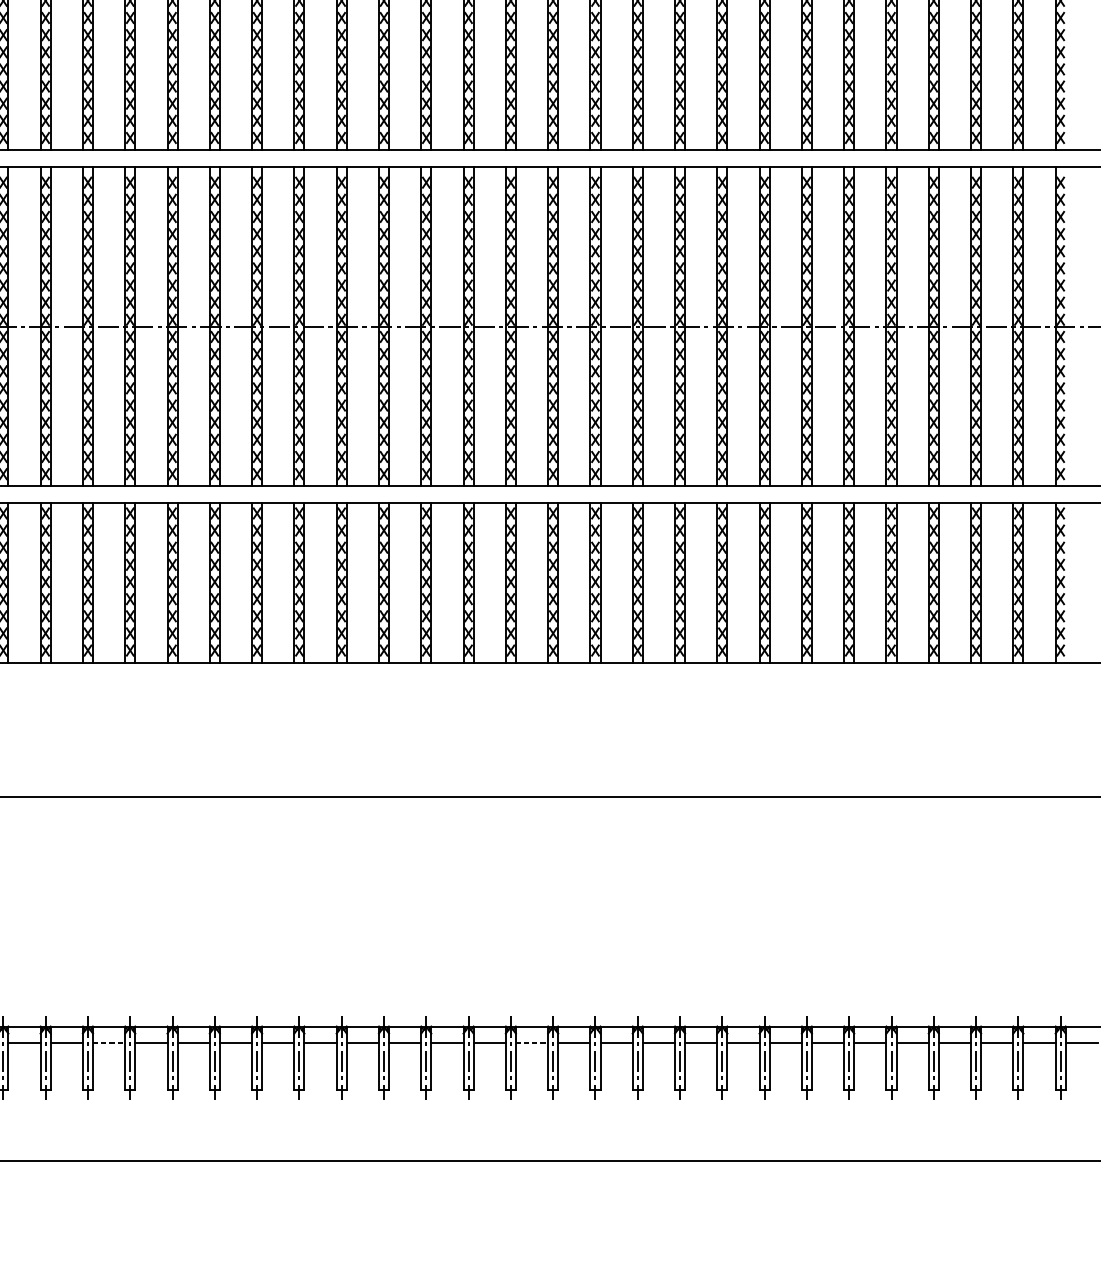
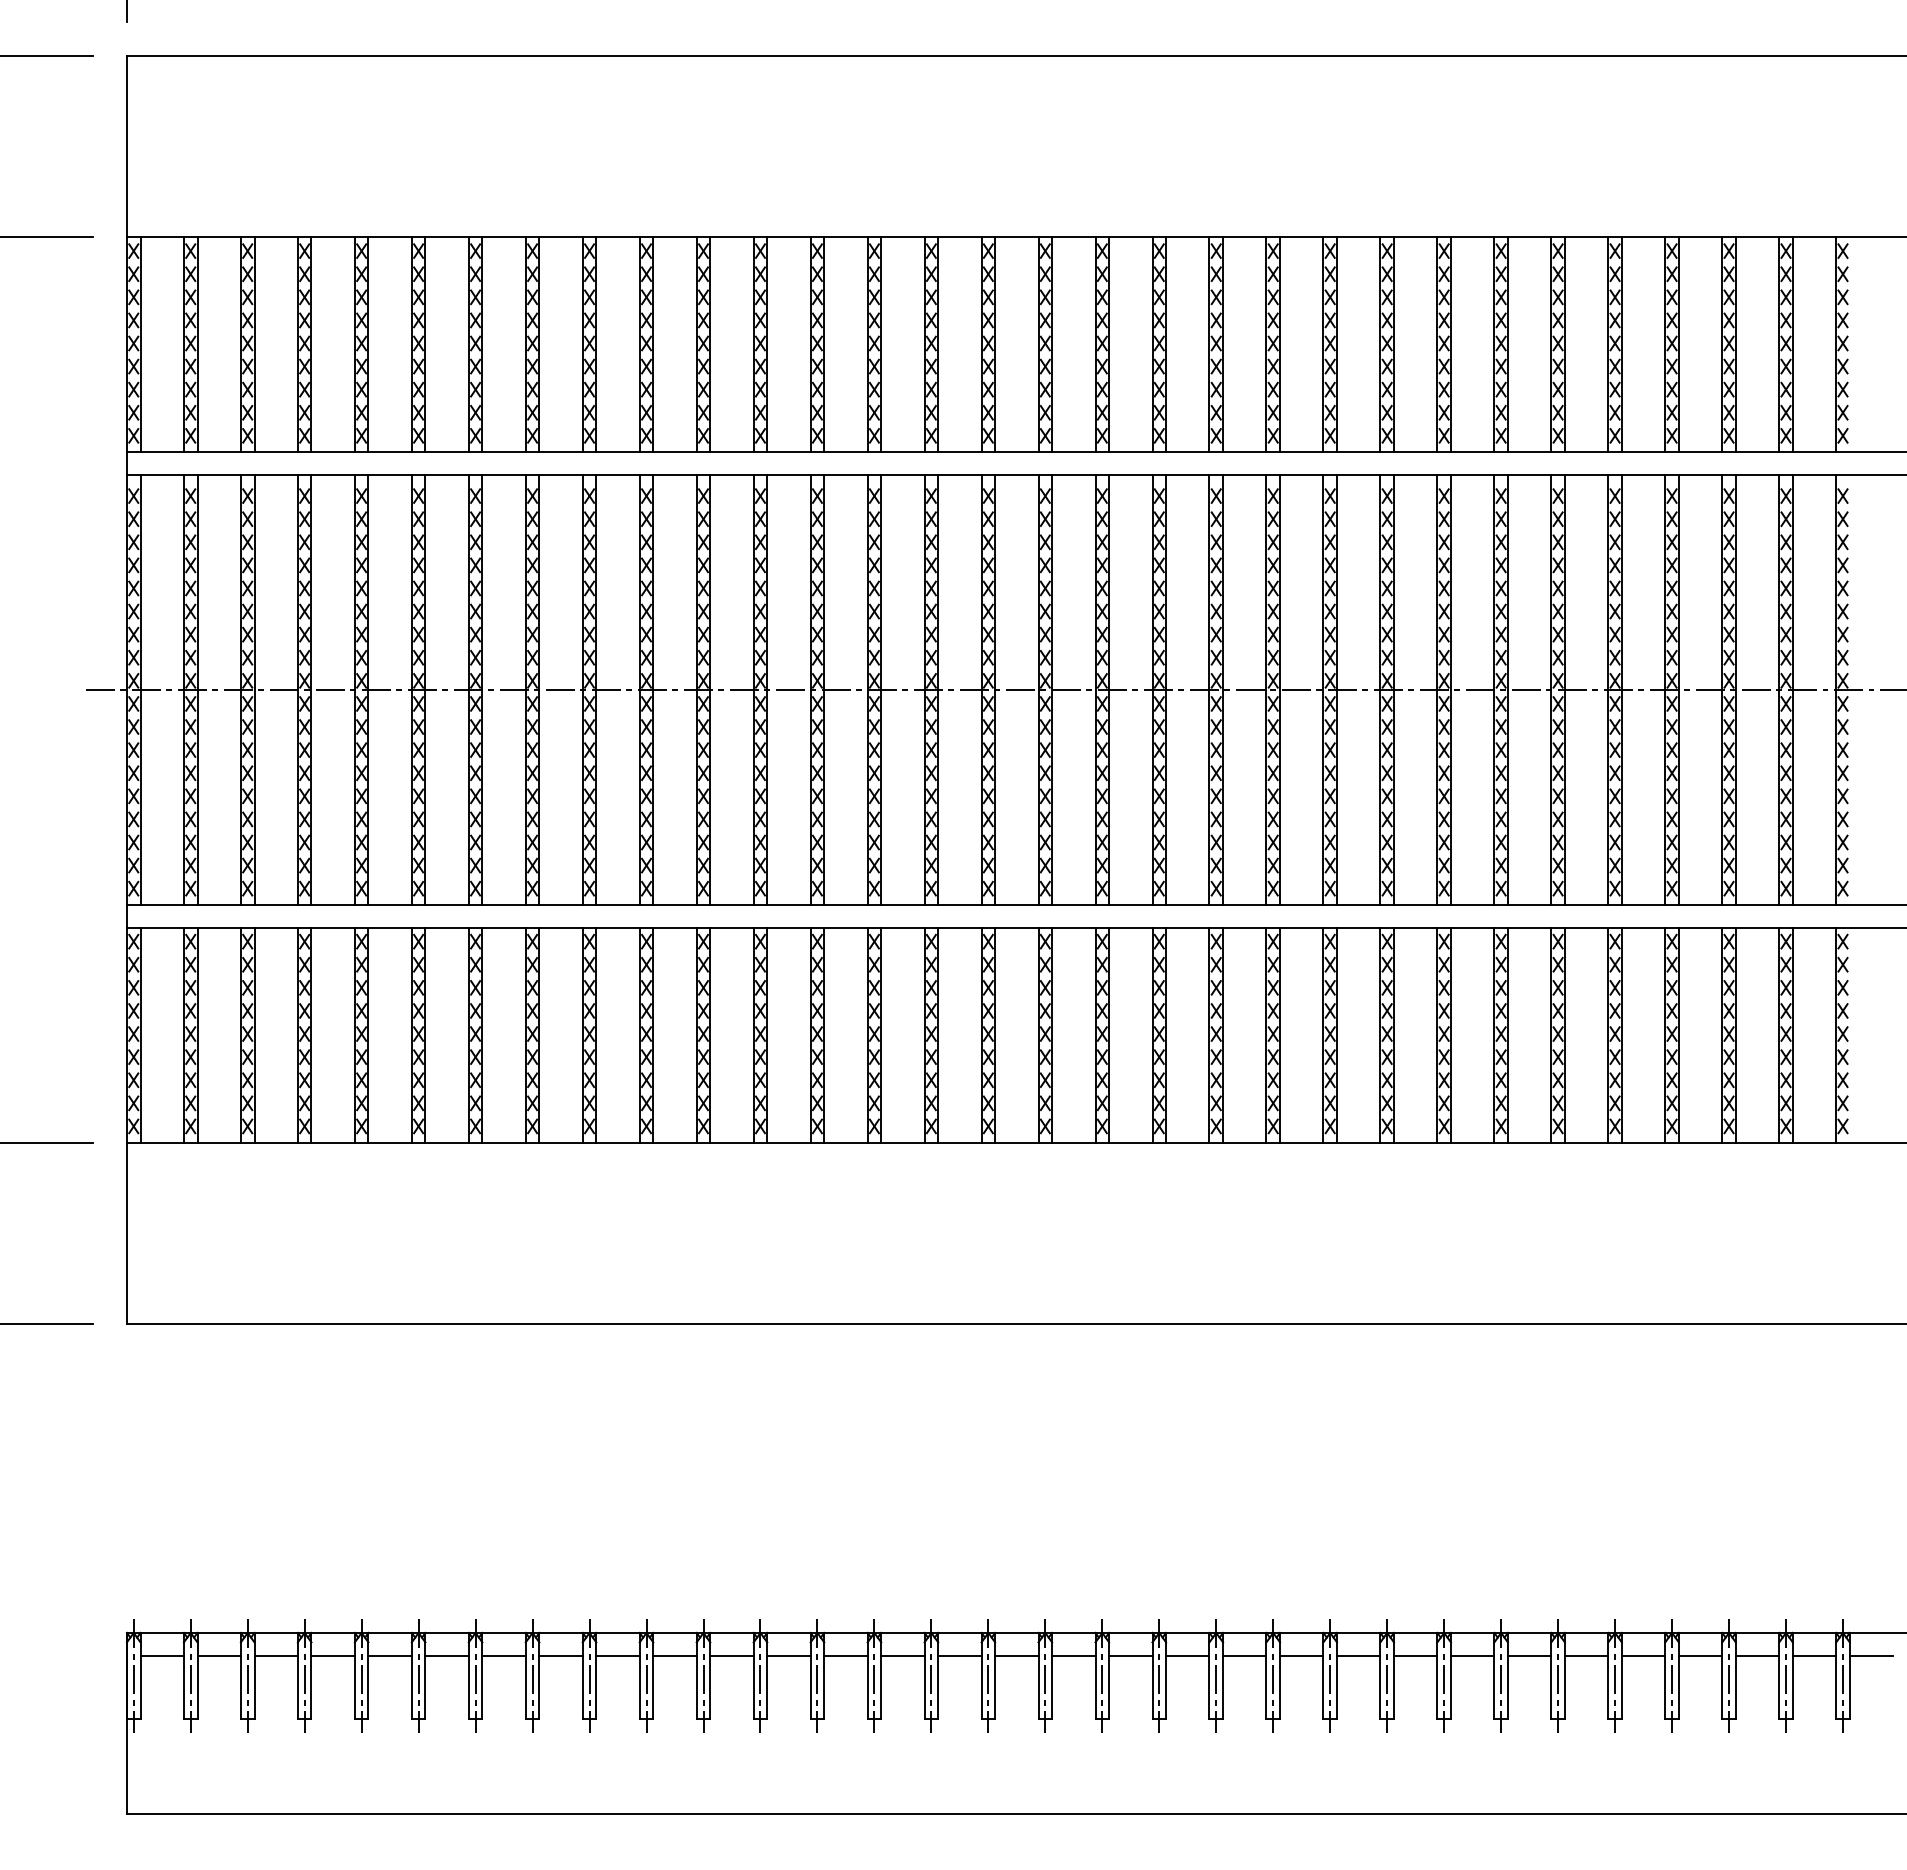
line: (109, 1043) -> (561, 1655), dashed -> solid
line: (531, 1043) -> (1130, 1655), dashed -> solid

